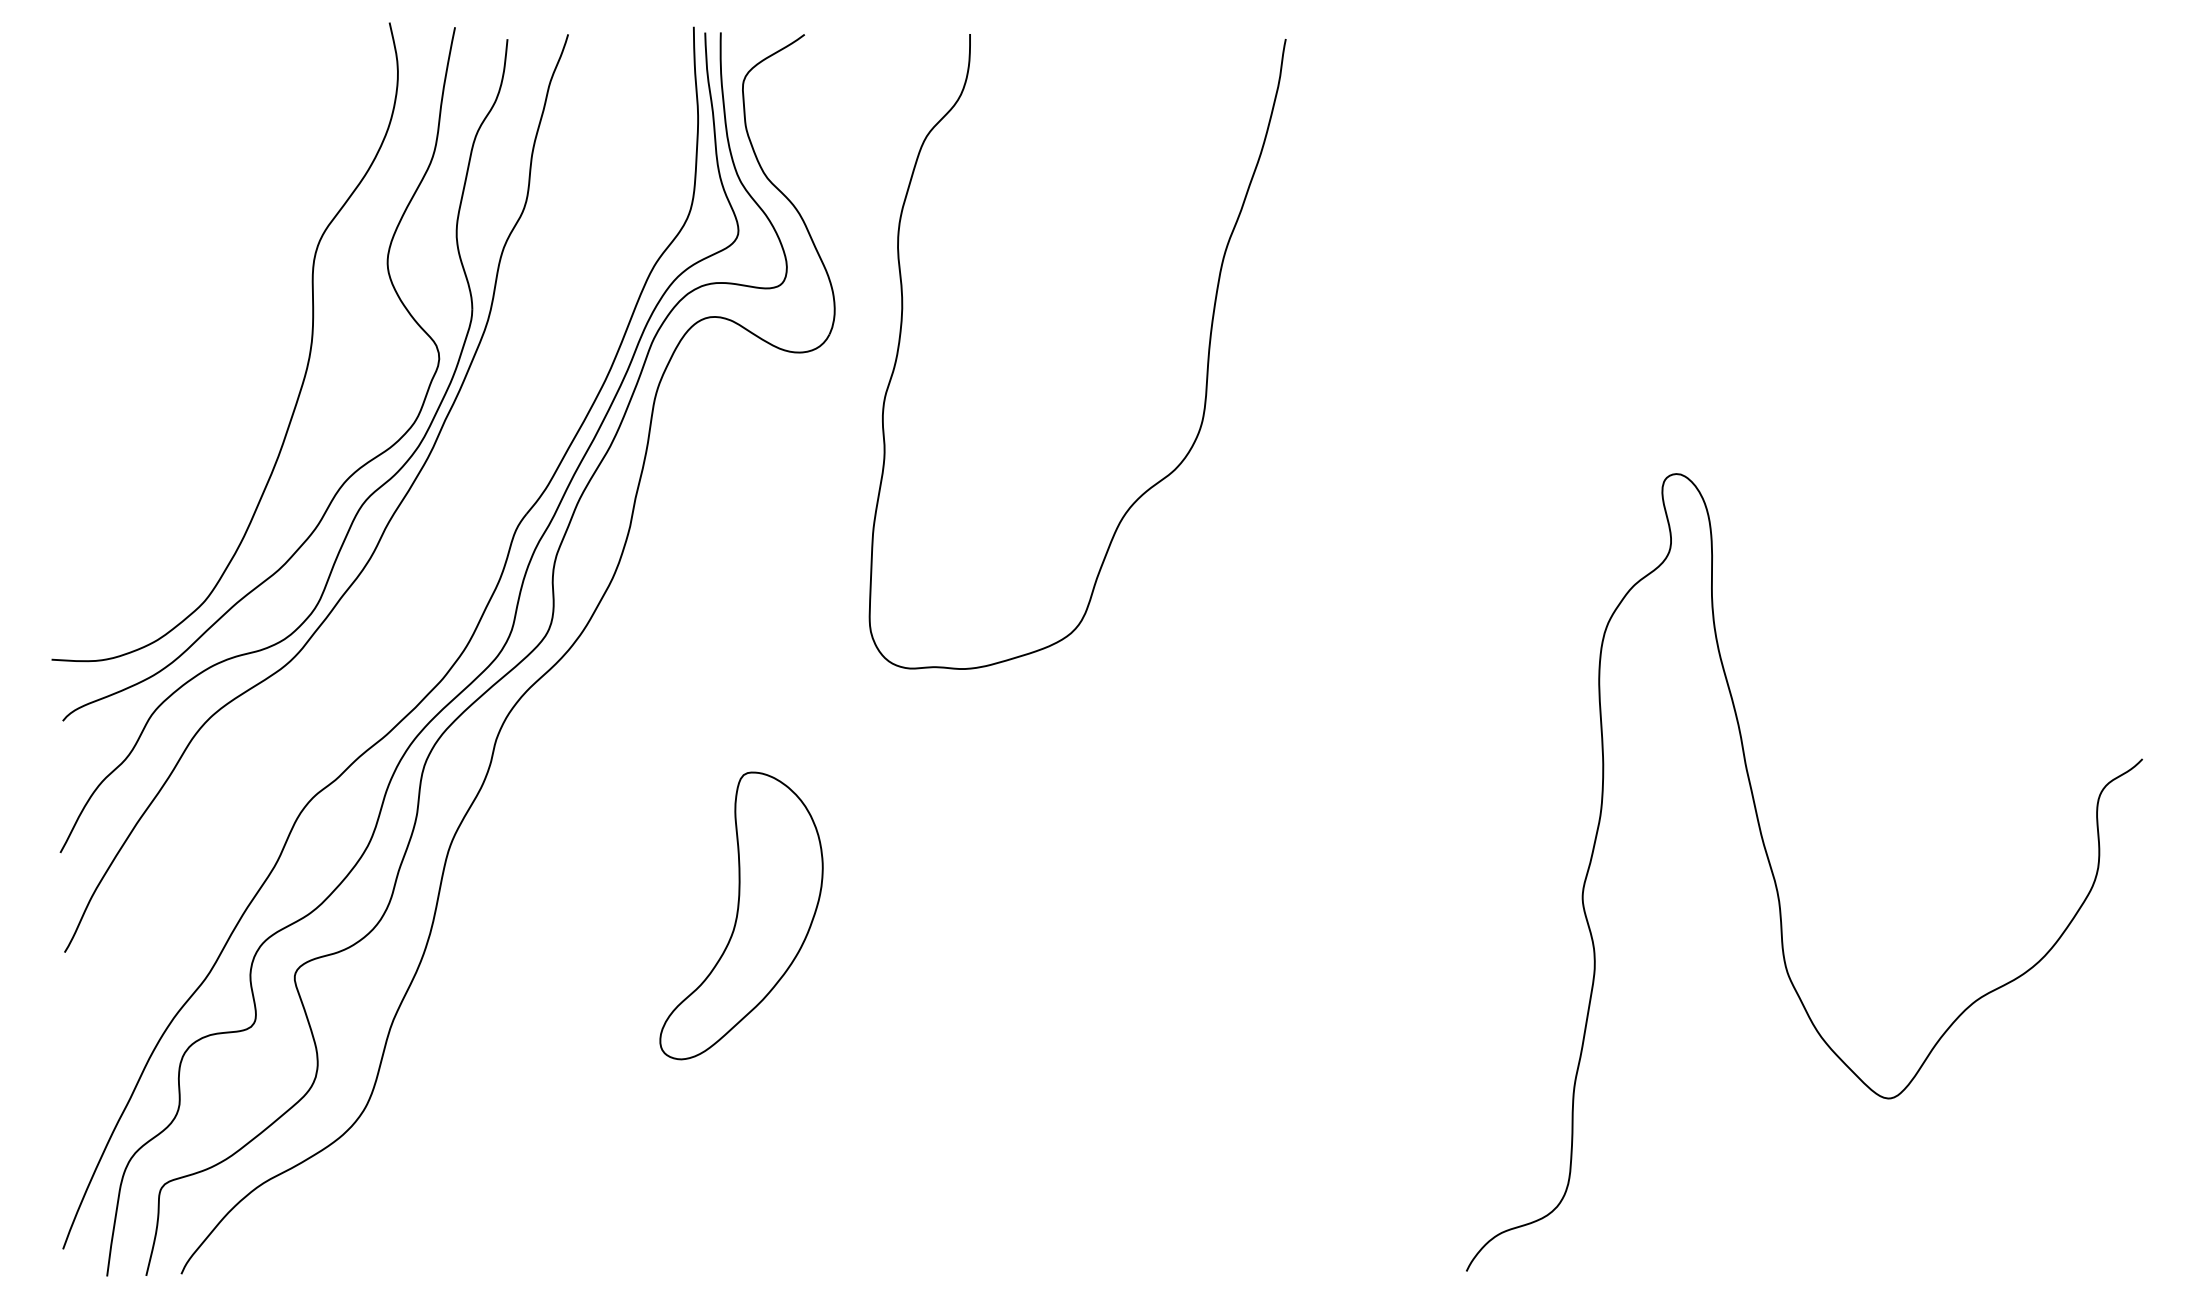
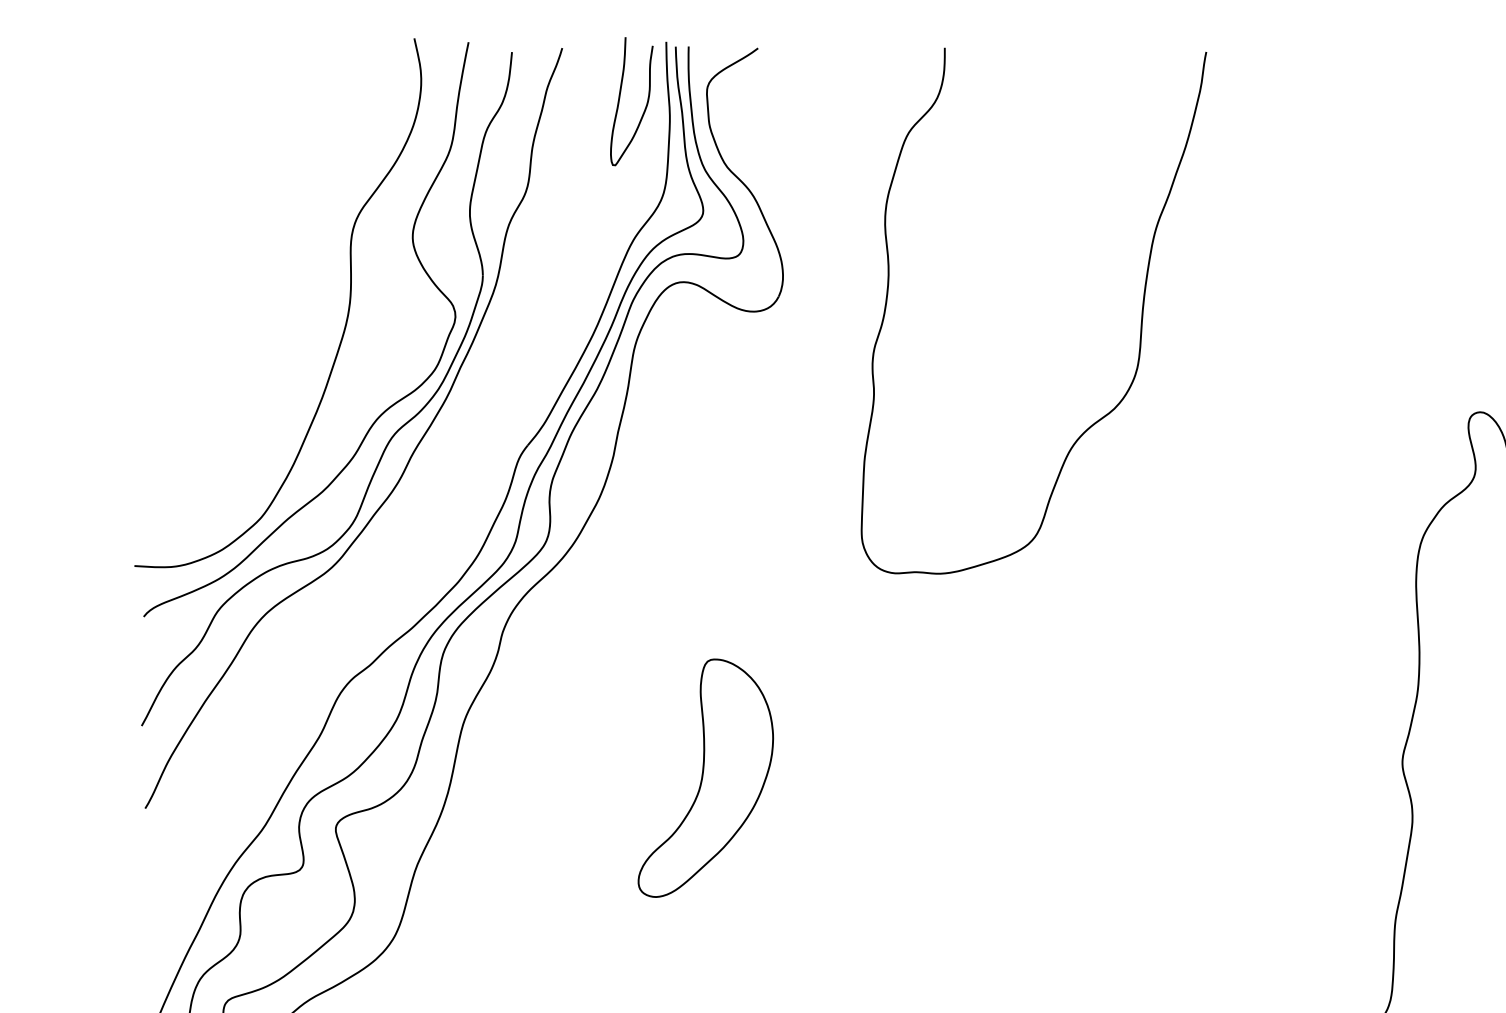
curve: (638, 93) -> (620, 97), added
curve: (1207, 355) -> (1141, 314), moved

